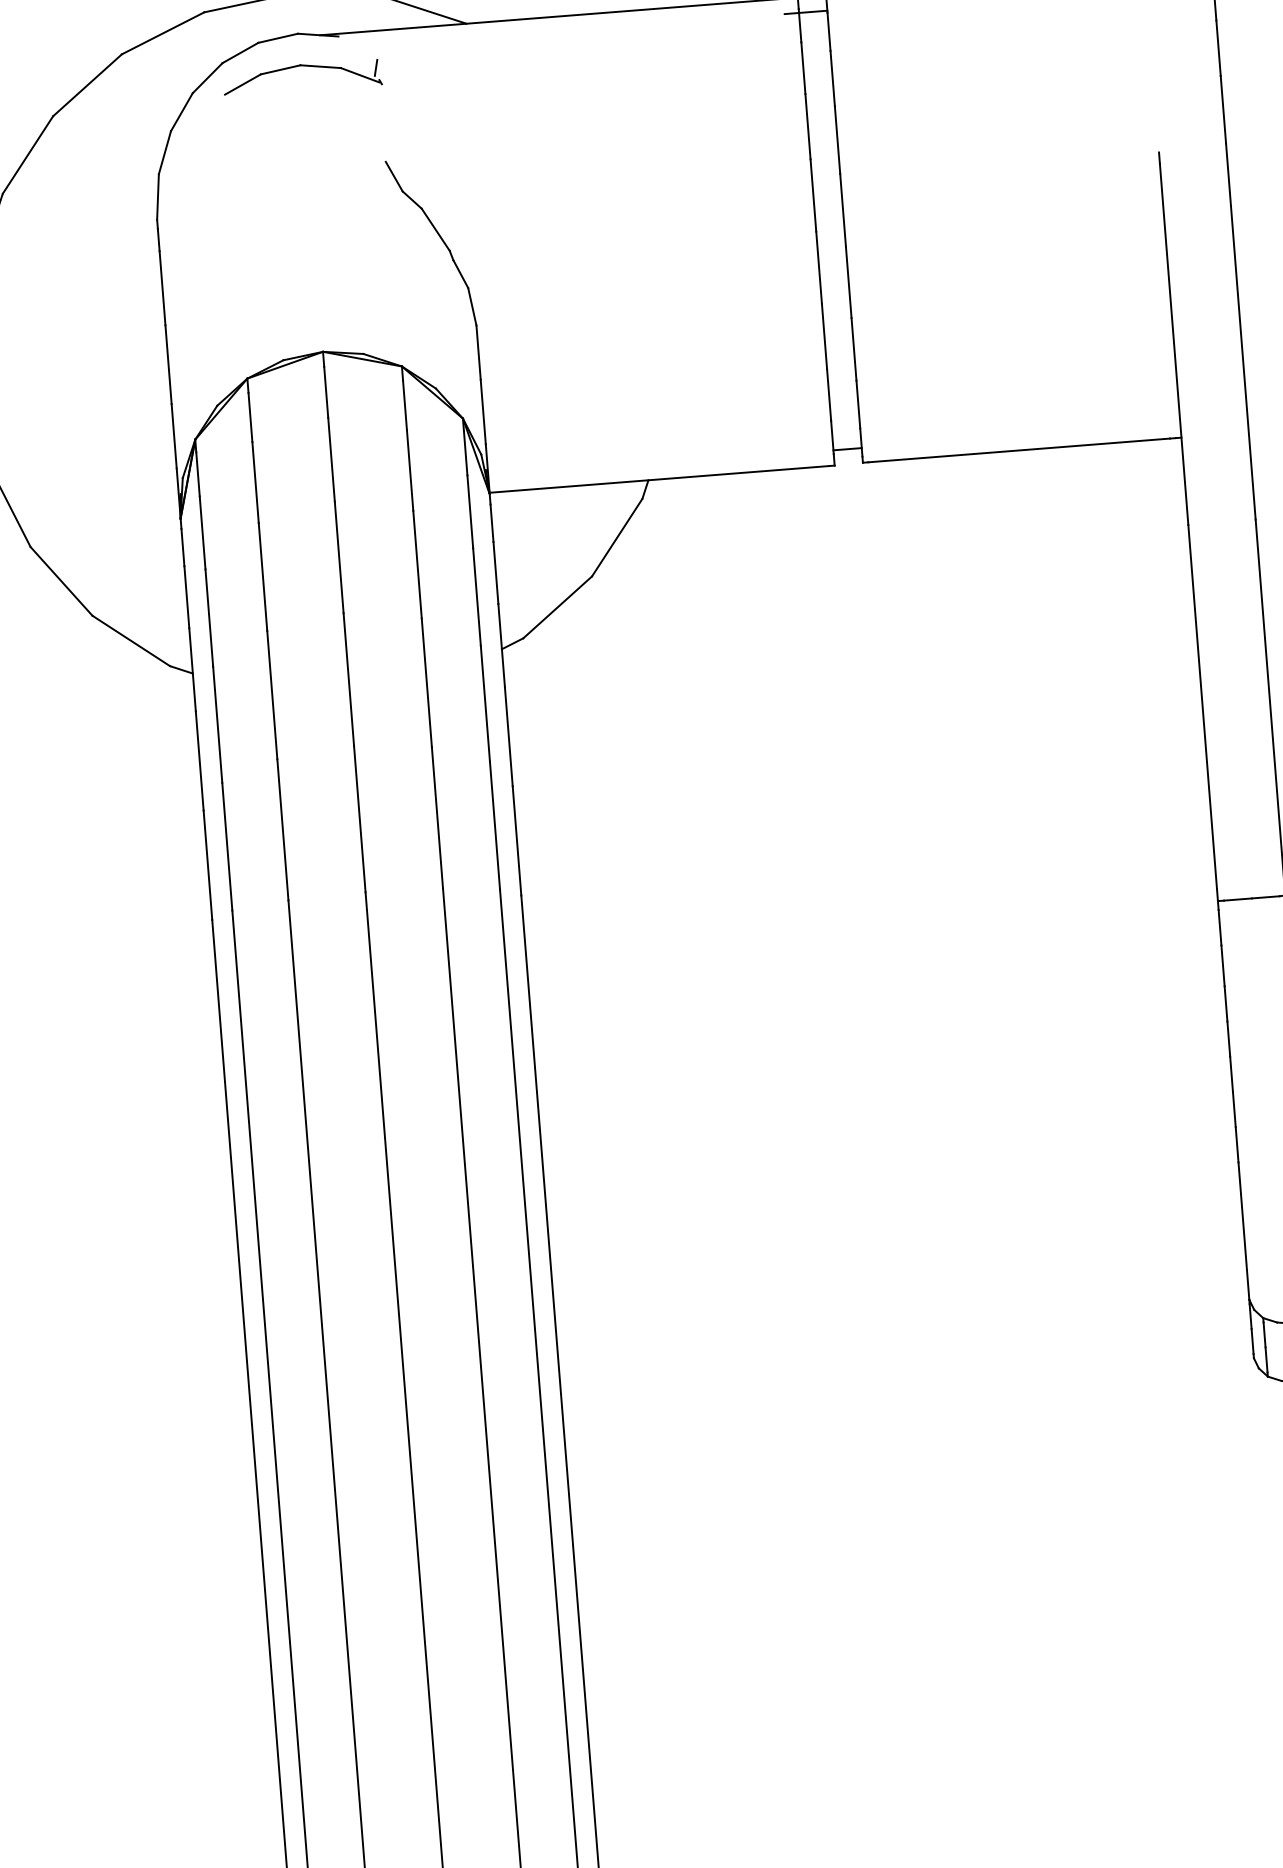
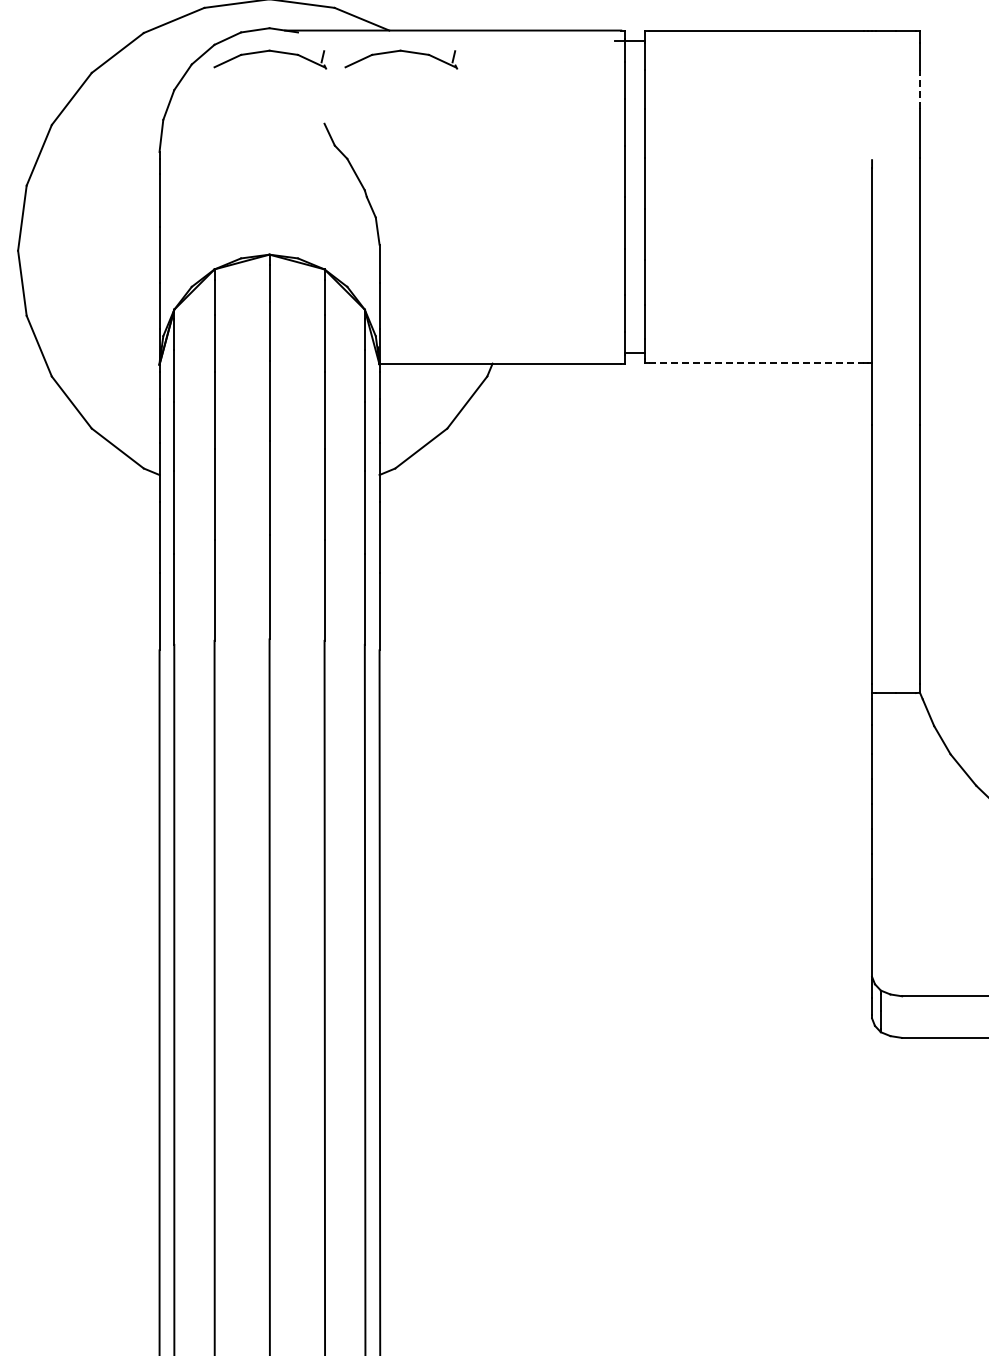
line: (1217, 47) -> (919, 89), solid -> dashed
part: (490, 52) -> (404, 52), added
line: (1020, 450) -> (757, 363), solid -> dashed

